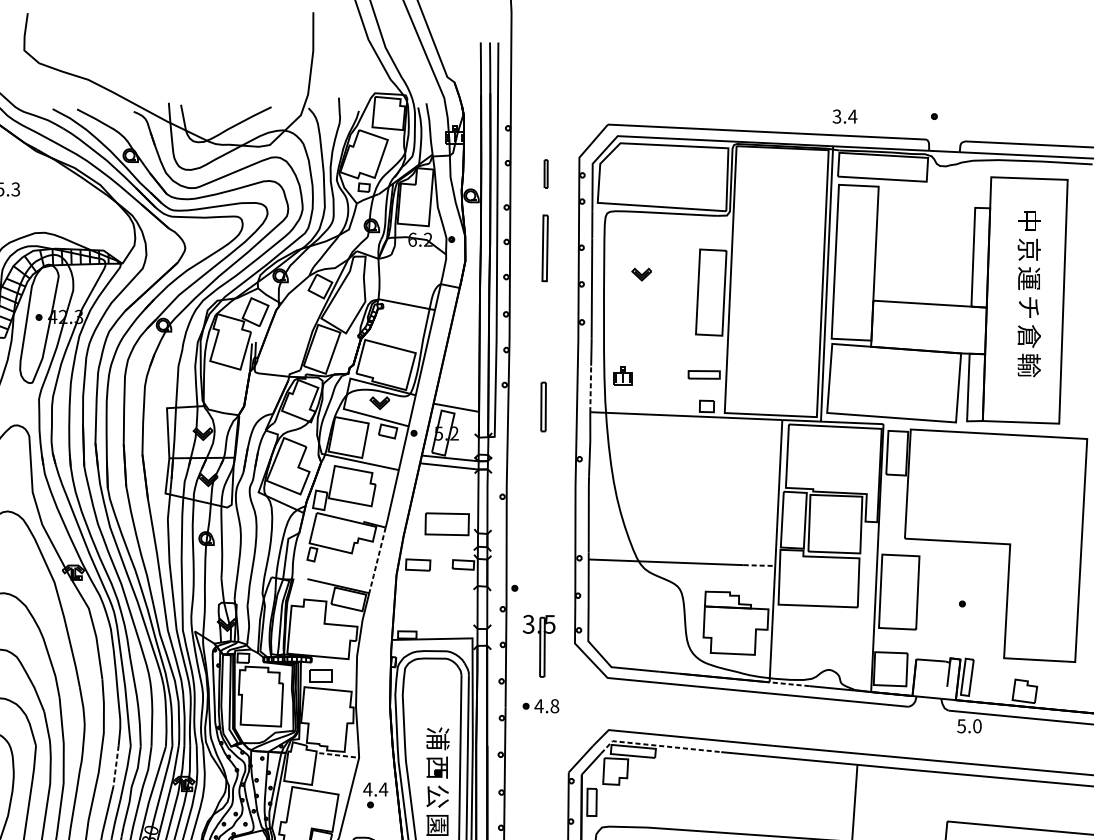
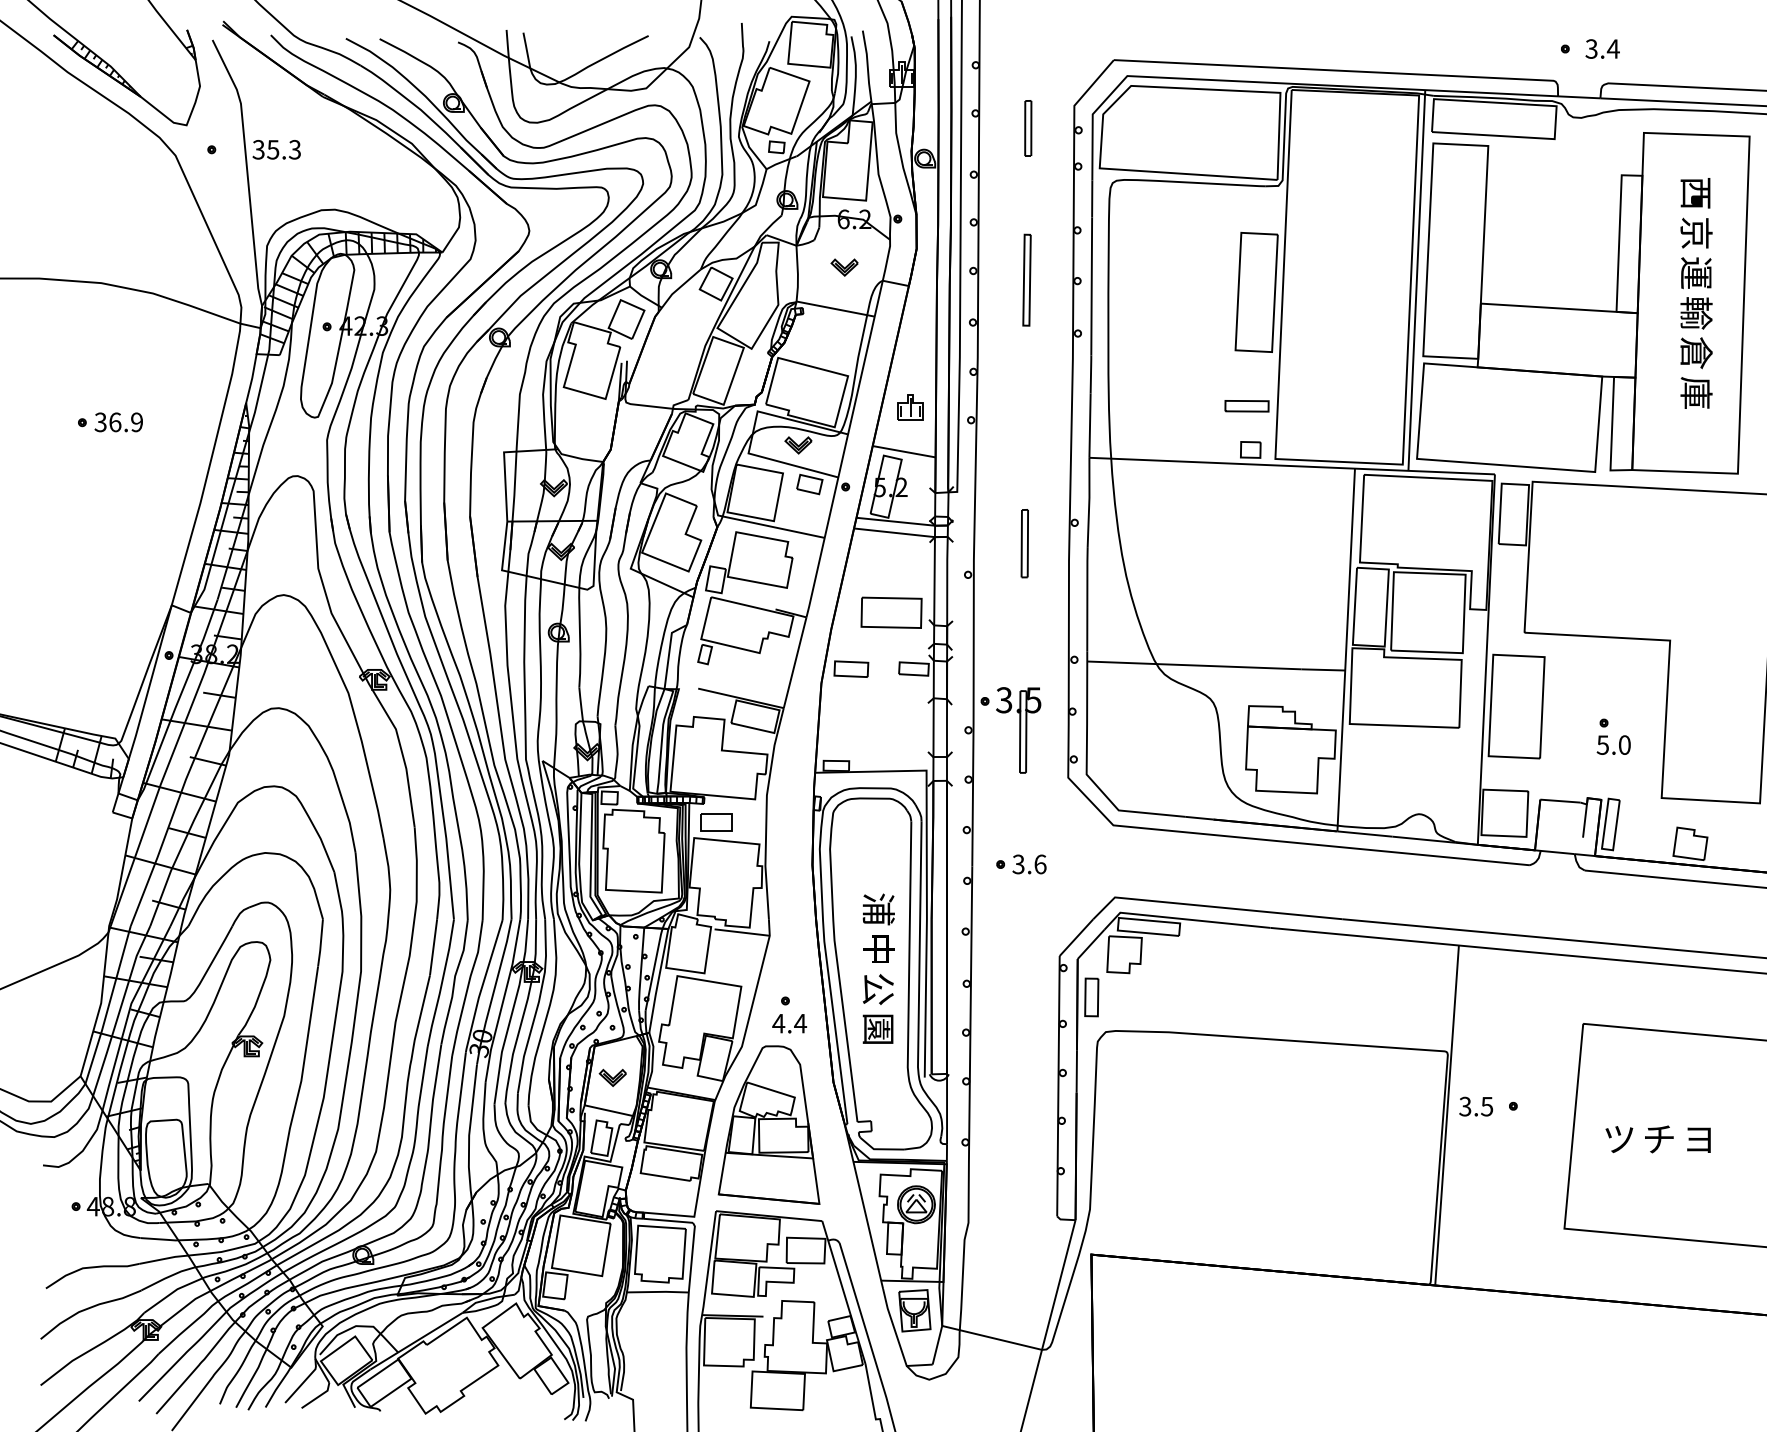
text: (844, 116) -> (1602, 48), moved
part: (546, 174) -> (1028, 128), size x1.43
text: (1029, 221) -> (1696, 193), 中 -> 西
part: (544, 247) -> (1026, 279), moved
part: (641, 274) -> (844, 267), moved
text: (1029, 307) -> (1696, 313), チ -> 輸
text: (1029, 365) -> (1696, 393), 輸 -> 庫
part: (622, 375) -> (910, 407), moved
line: (591, 388) -> (1090, 425), dashed -> solid
part: (543, 406) -> (1024, 543), moved
line: (377, 560) -> (794, 663), dashed -> solid
line: (759, 565) -> (1323, 669), dashed -> solid
part: (539, 646) -> (1018, 730), moved
line: (789, 684) -> (1364, 834), dashed -> solid
text: (546, 706) -> (1029, 864), 4.8 -> 3.6
text: (969, 725) -> (1613, 744), moved
line: (657, 746) -> (1182, 919), dashed -> solid
line: (339, 755) -> (742, 932), dashed -> solid
line: (115, 766) -> (433, 947), dashed -> solid
text: (437, 767) -> (878, 949), 西 -> 中
text: (375, 789) -> (789, 1023), moved

